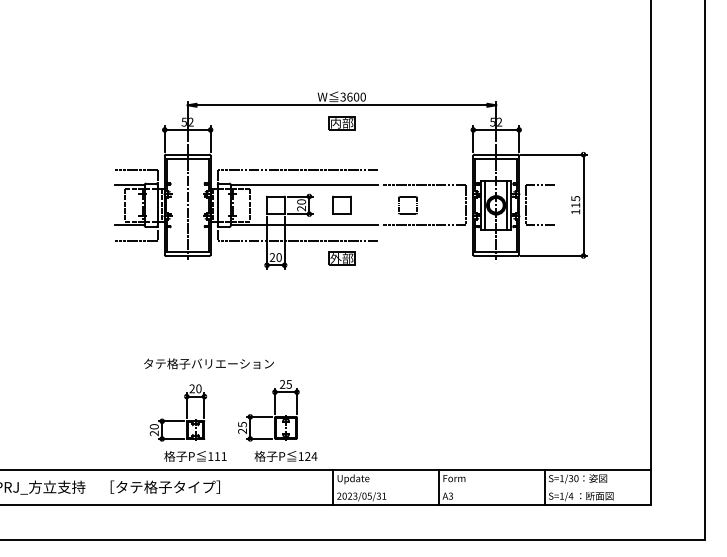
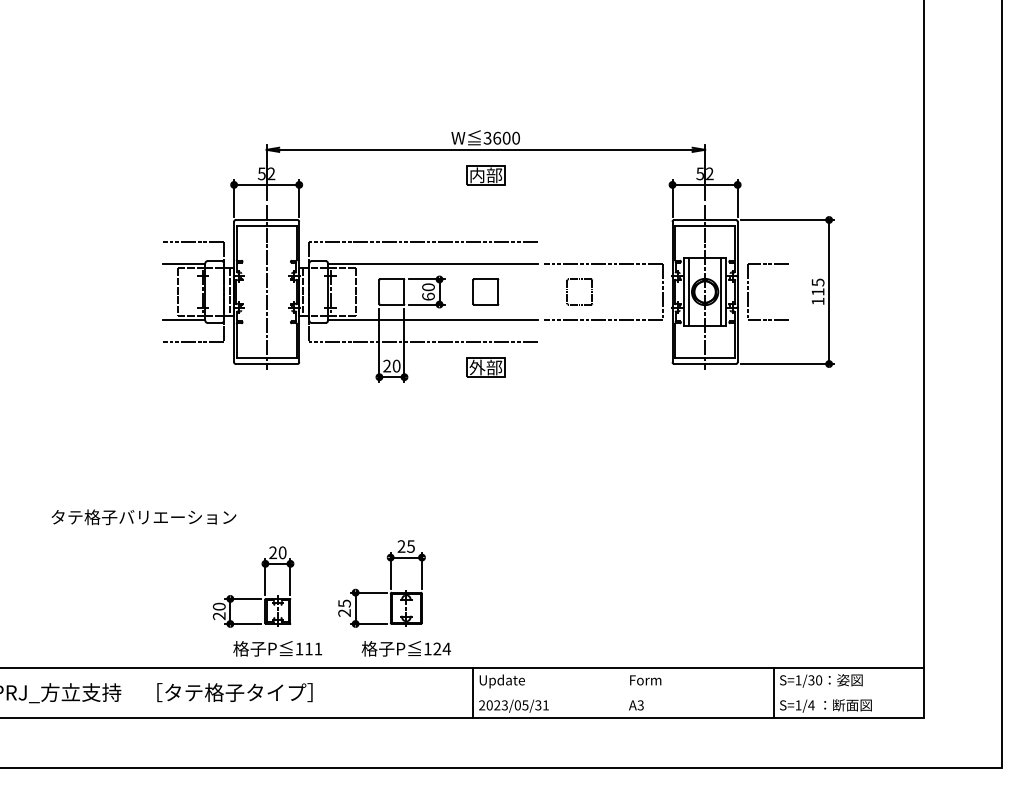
text: (301, 208) -> (428, 296), 20 -> 60
text: (208, 363) -> (143, 517), moved
line: (438, 487) -> (623, 692), removed

